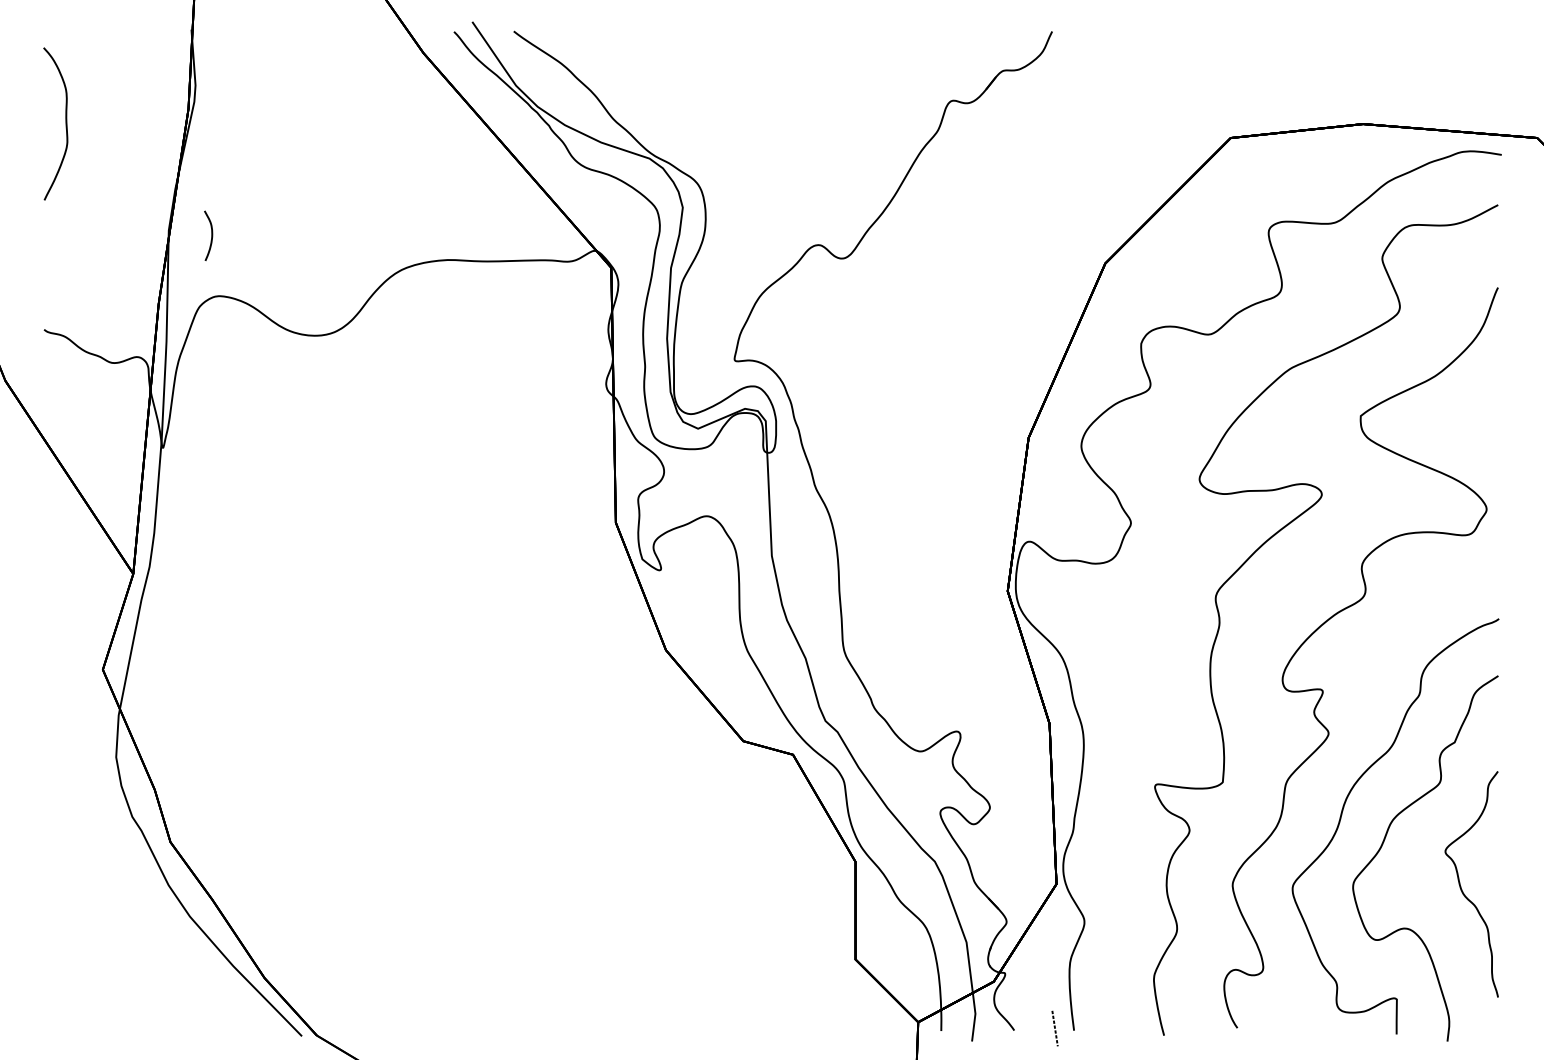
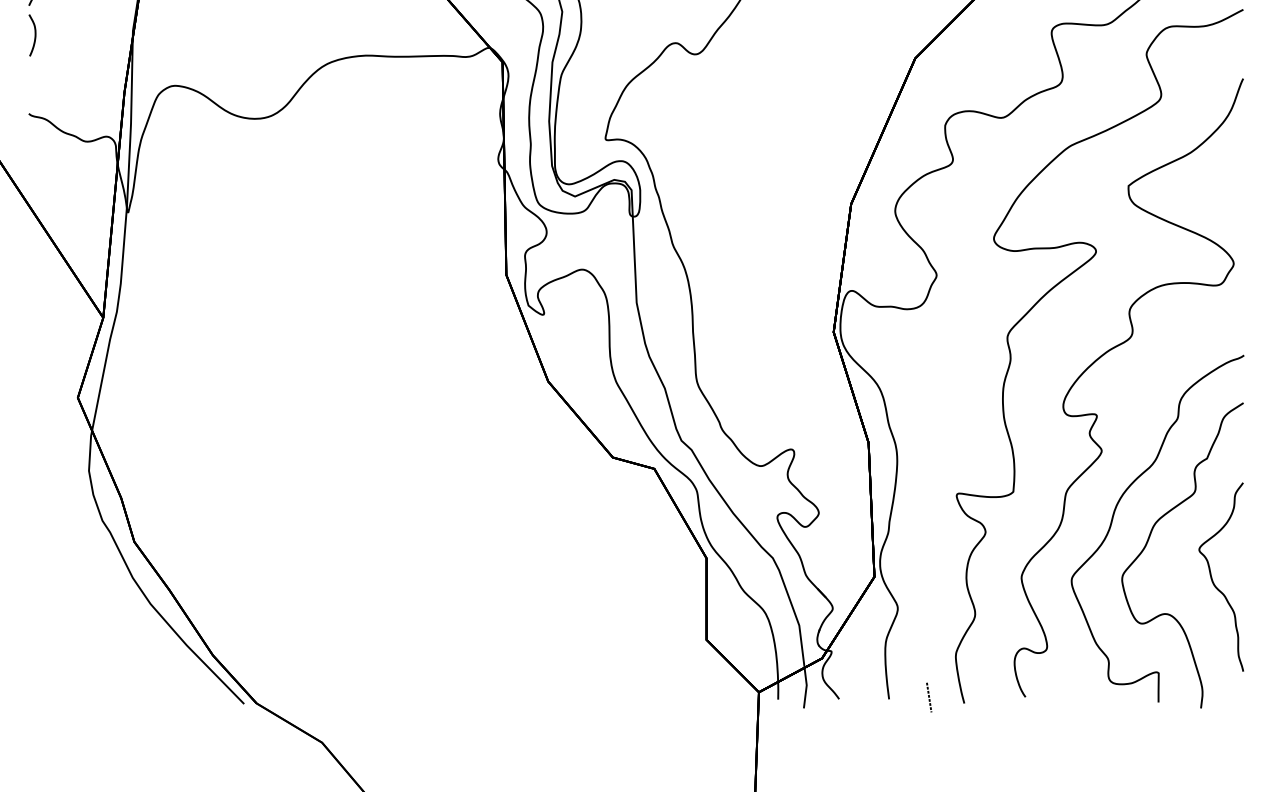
curve: (211, 235) -> (34, 35), moved
line: (1054, 1028) -> (928, 697), moved

